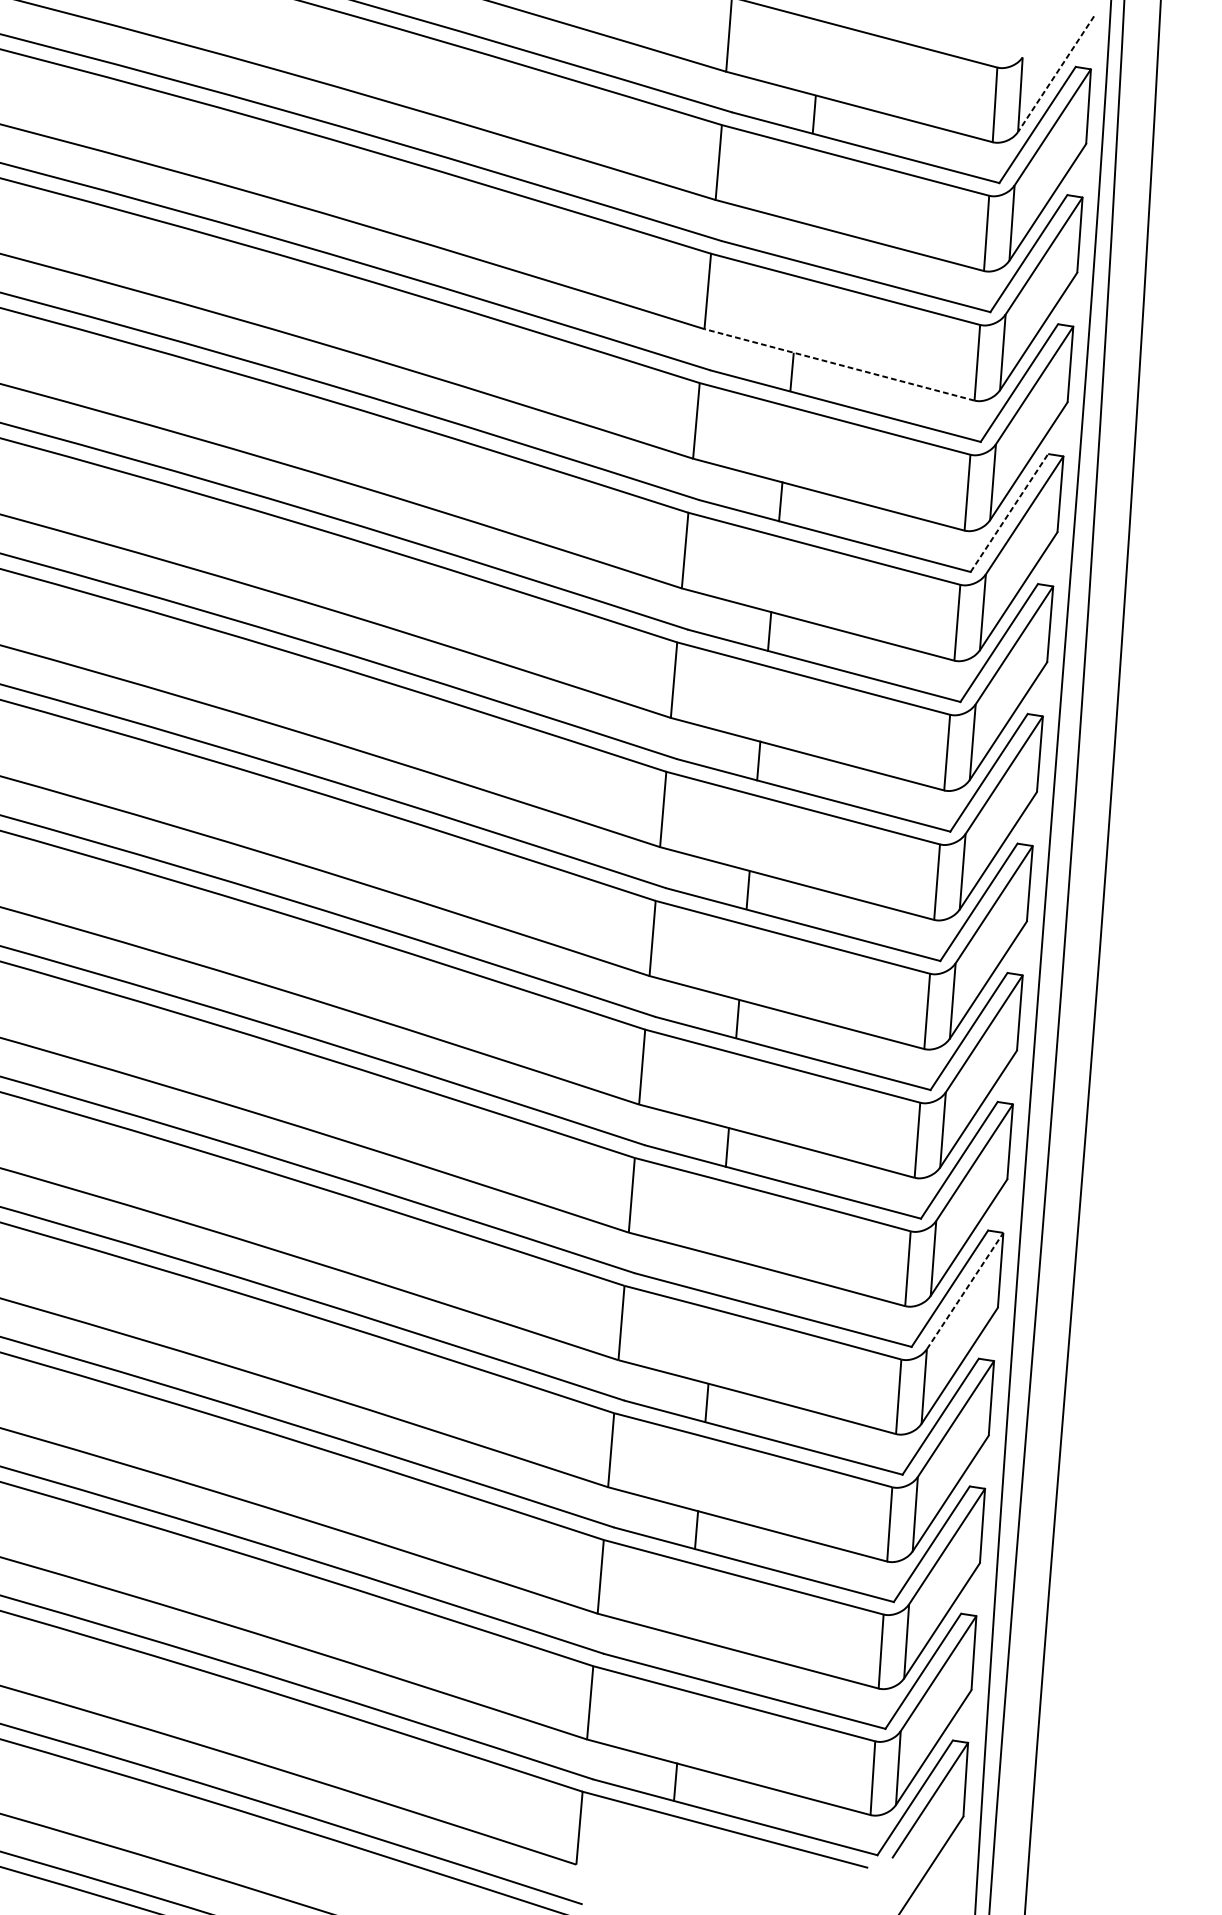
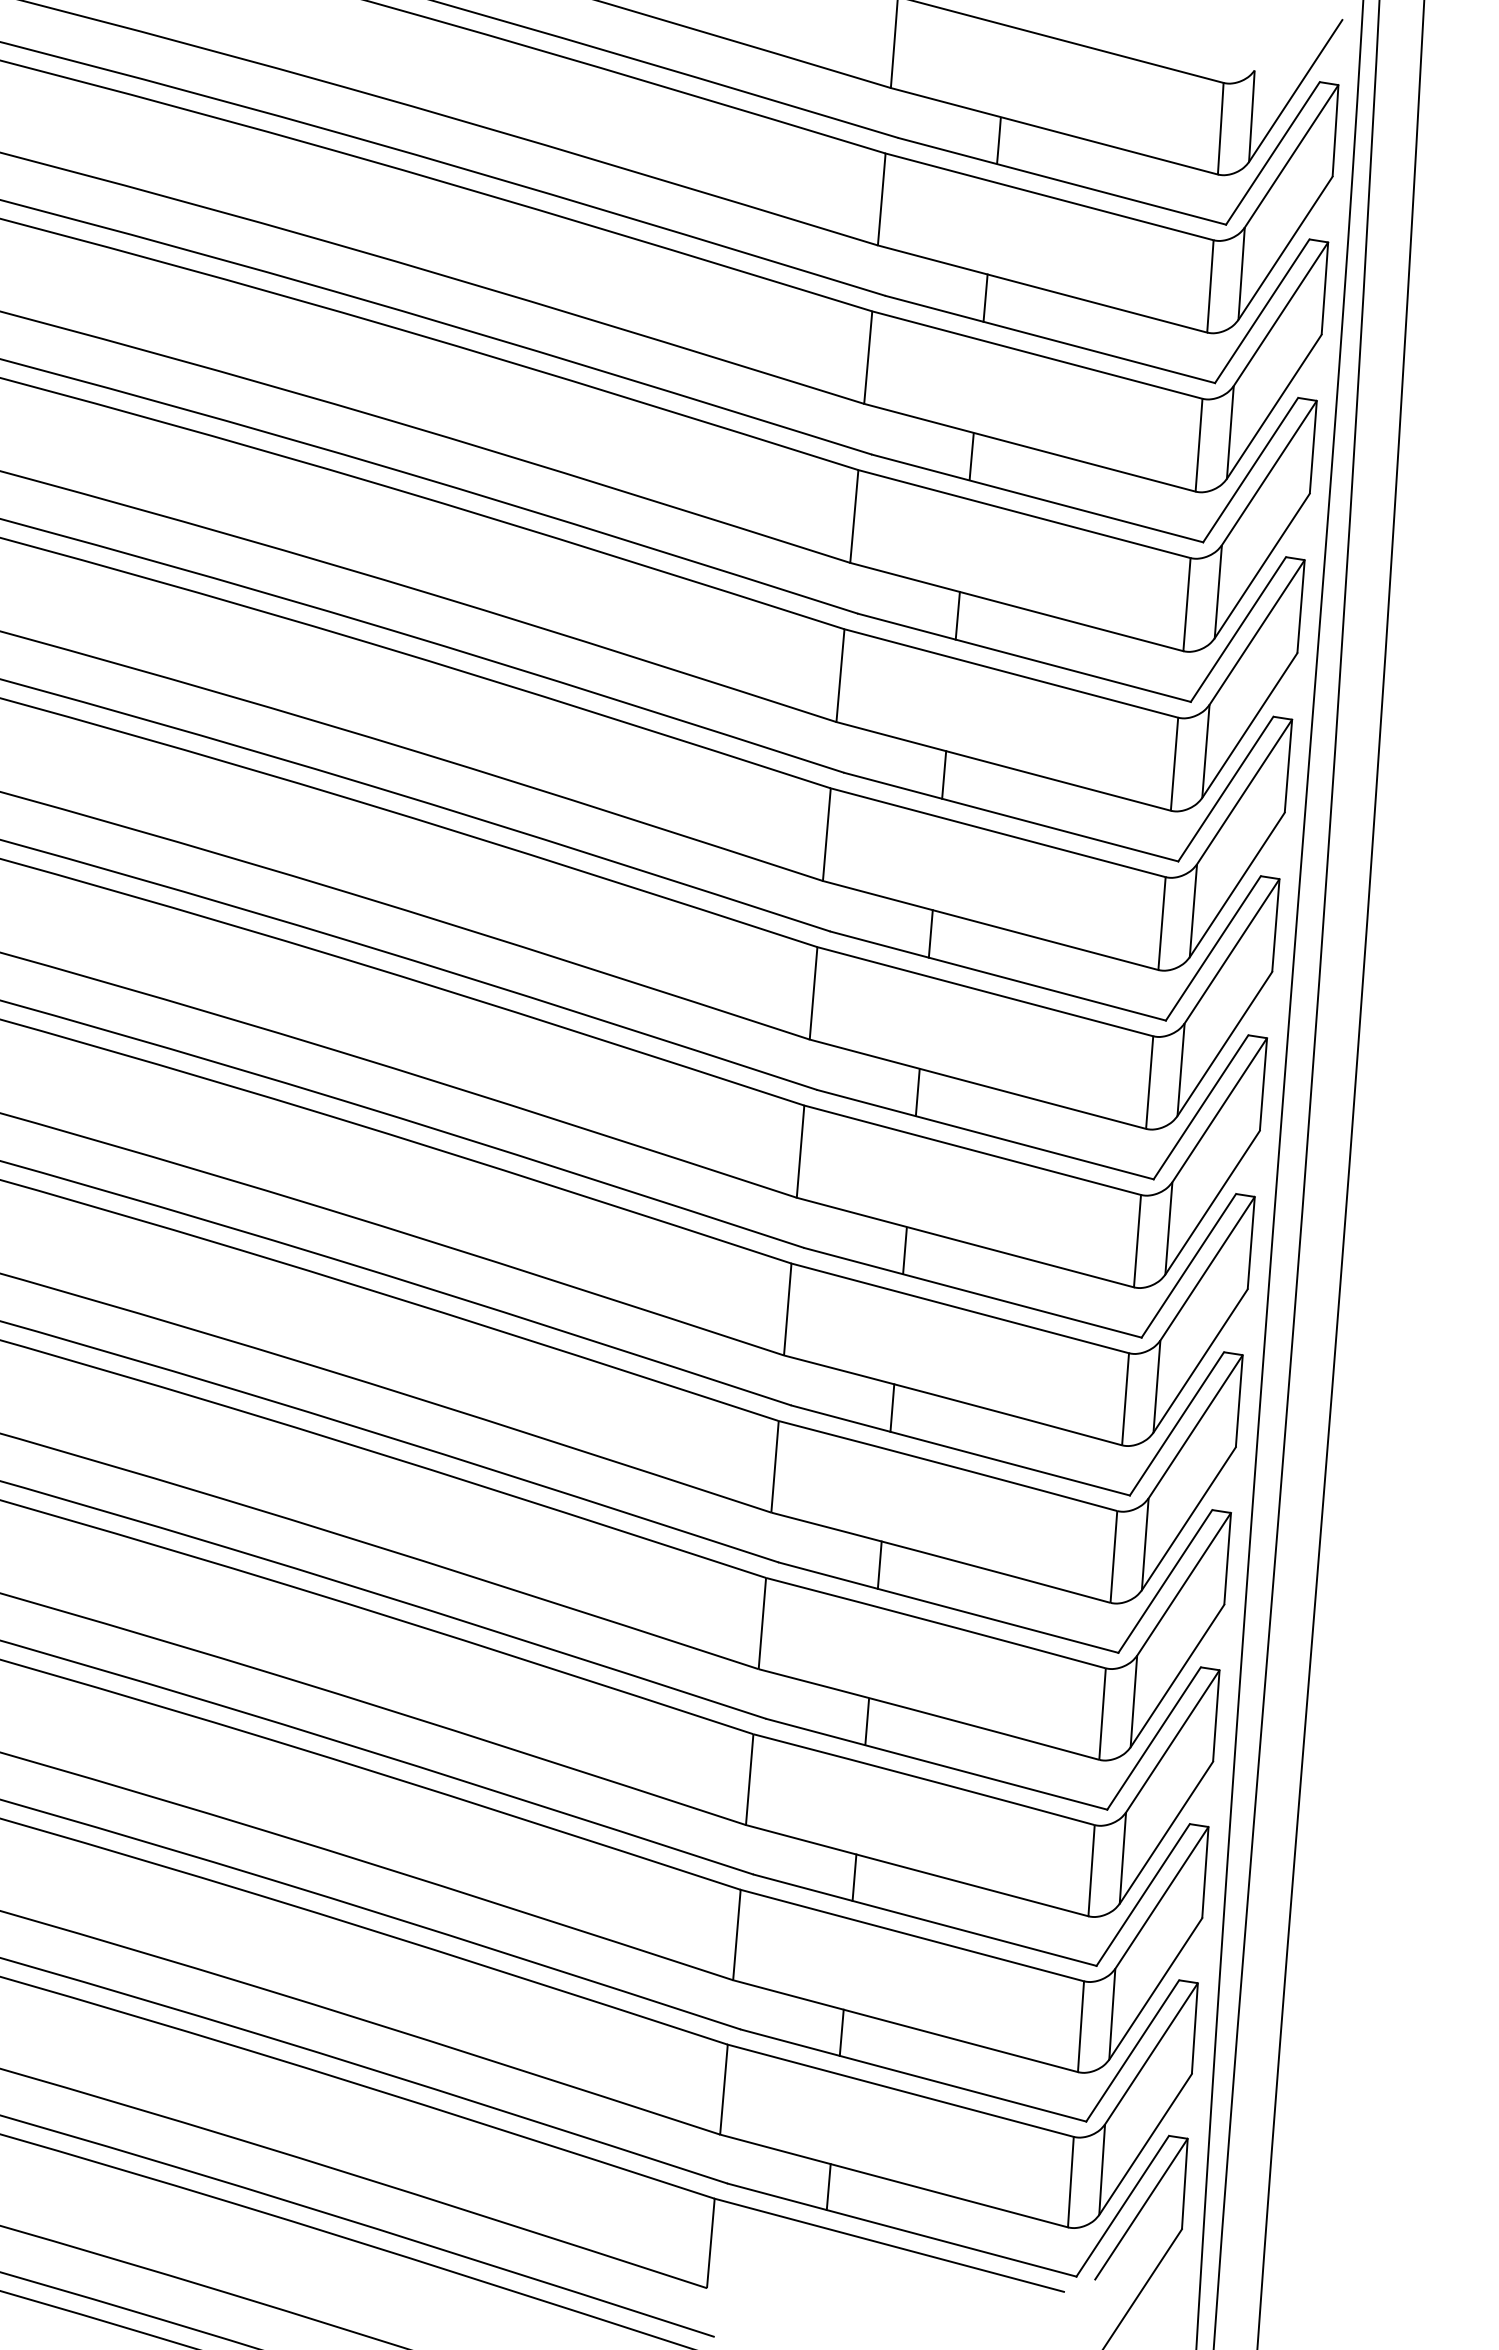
line: (1055, 74) -> (1295, 91), dashed -> solid
line: (803, 242) -> (985, 297), added
line: (839, 364) -> (1029, 447), dashed -> solid
line: (1009, 512) -> (1238, 629), dashed -> solid
line: (716, 1274) -> (879, 1564), added
line: (965, 1290) -> (1184, 1583), dashed -> solid
line: (685, 1656) -> (841, 2032), added

